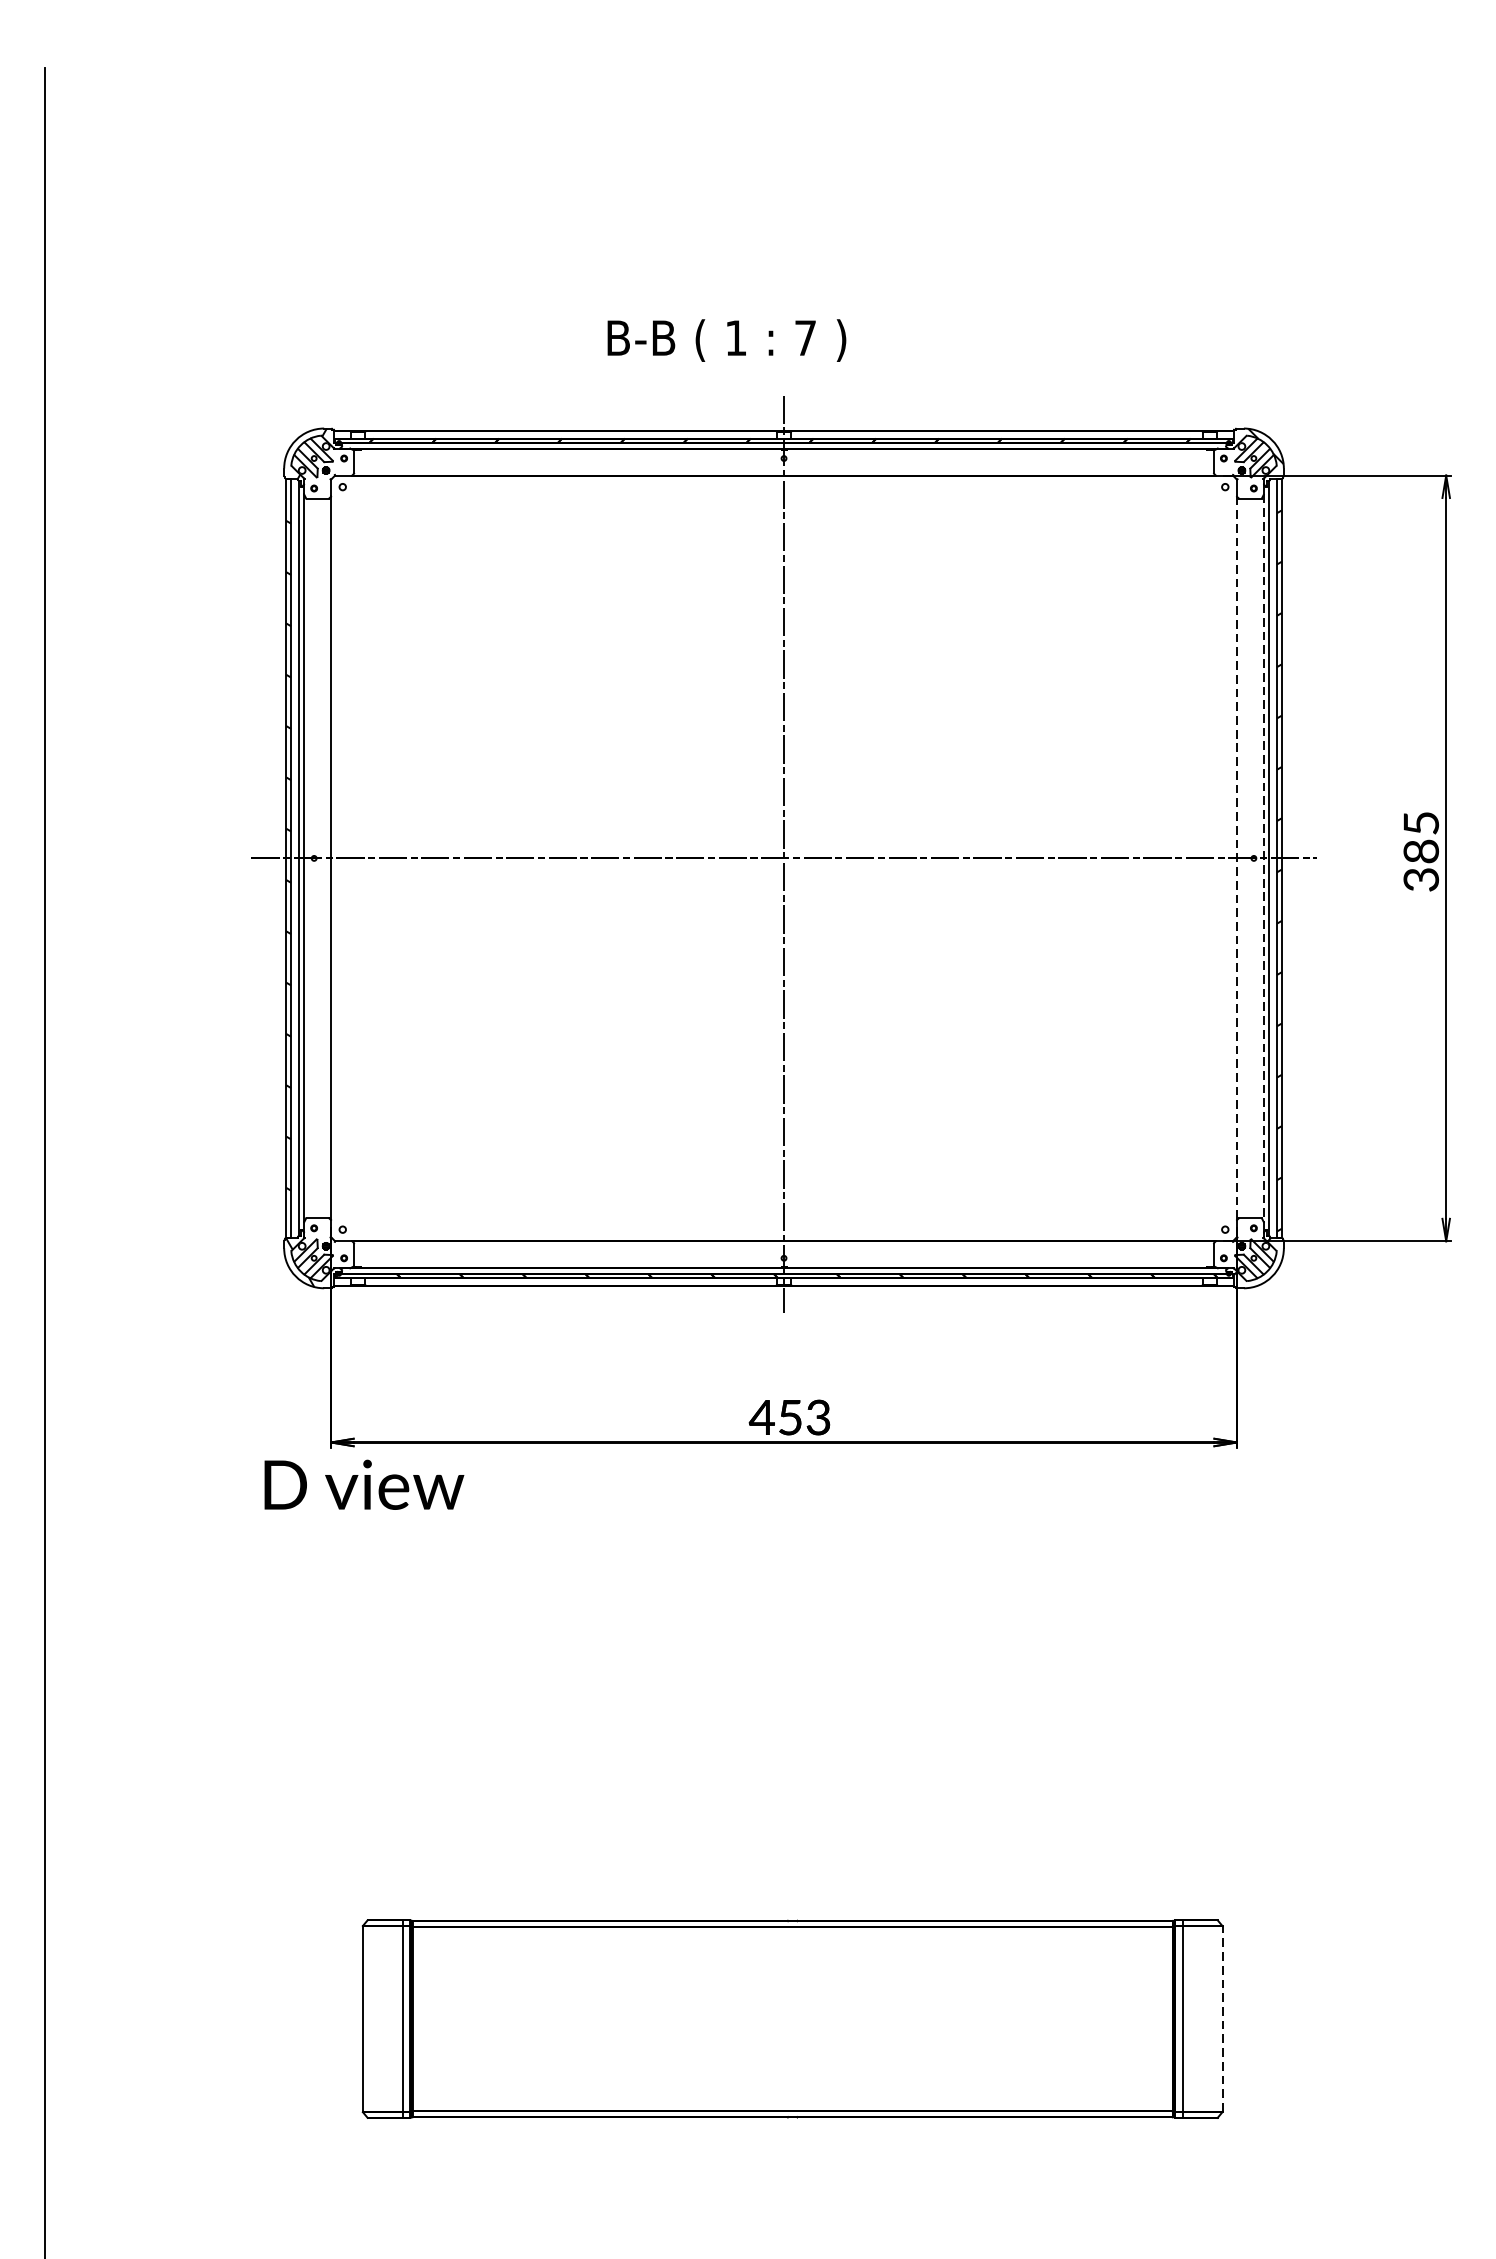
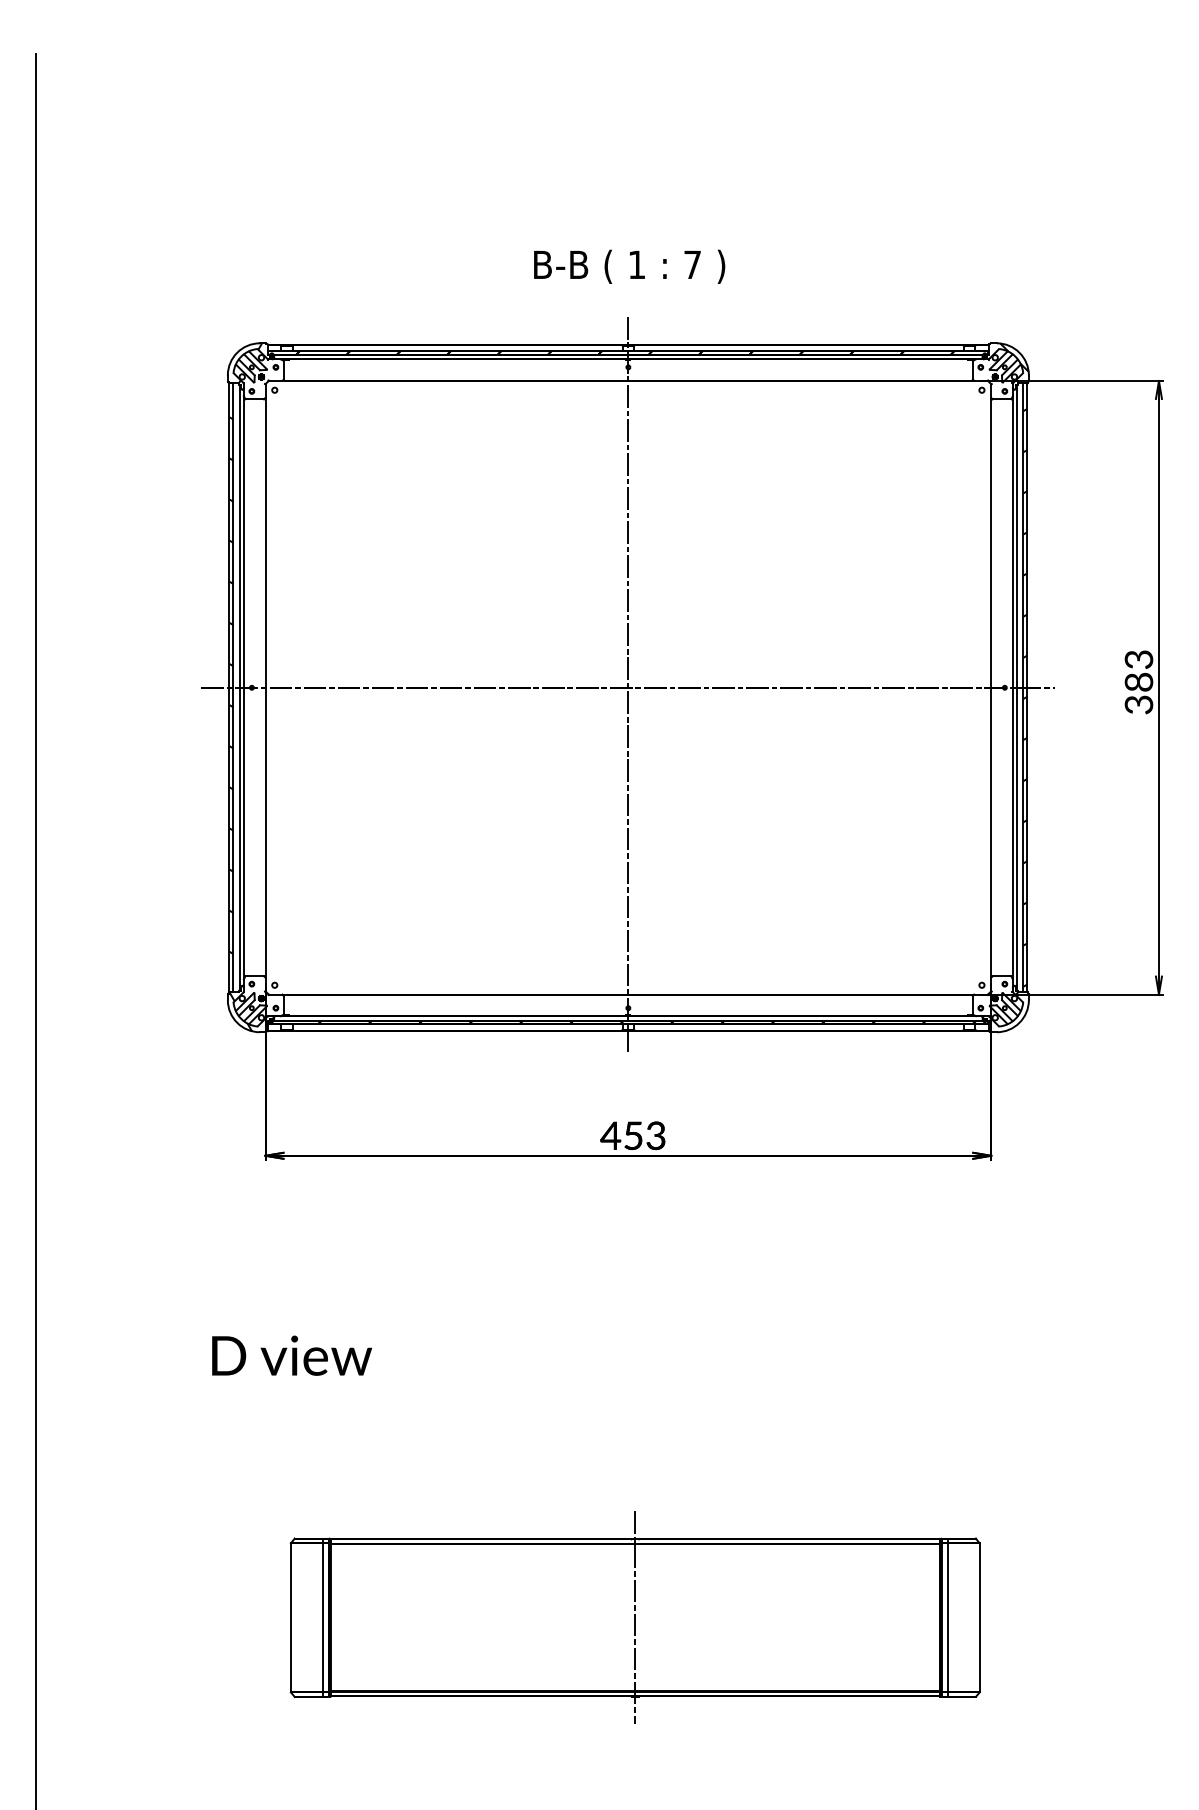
text: (726, 340) -> (629, 266), moved
text: (1420, 823) -> (1138, 659), 385 -> 383
line: (1263, 858) -> (1012, 687), dashed -> solid
line: (1237, 859) -> (991, 688), dashed -> solid
text: (363, 1484) -> (291, 1355), moved
line: (792, 2018) -> (635, 1617), added
line: (1222, 2018) -> (979, 1617), dashed -> solid

